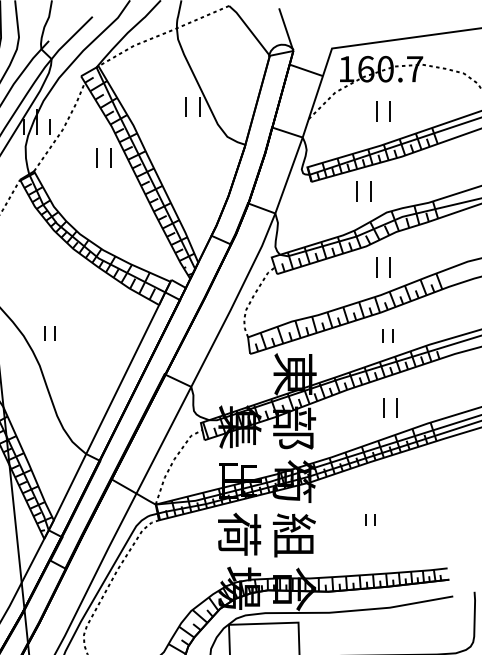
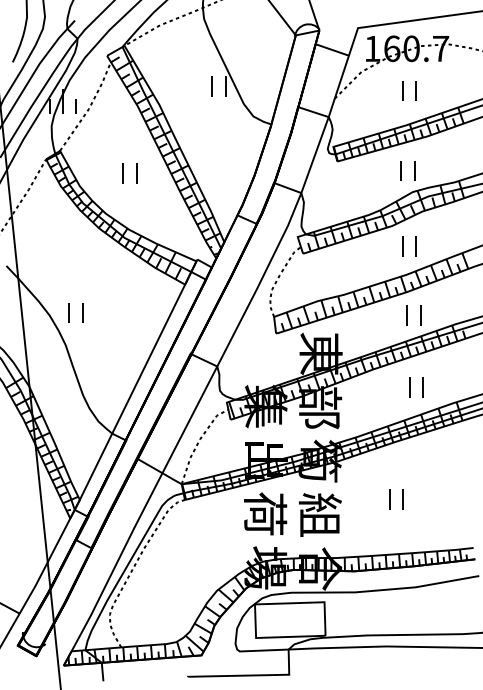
part: (103, 157) -> (129, 173), moved
part: (363, 190) -> (407, 170), moved
part: (49, 332) -> (75, 312), size x1.43
part: (387, 335) -> (413, 315), size x1.43
part: (370, 519) -> (396, 499), size x1.67

